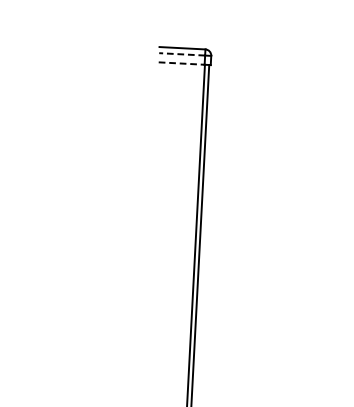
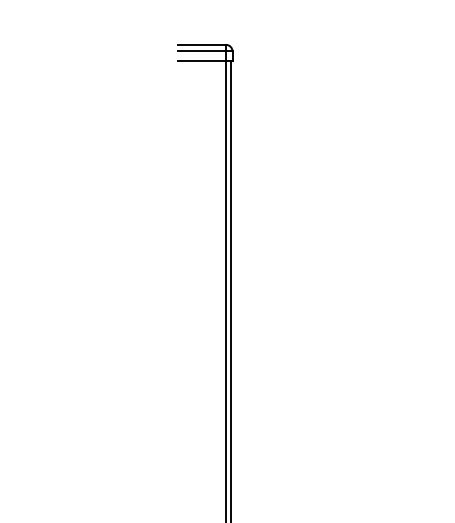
line: (181, 54) -> (201, 51), dashed -> solid
line: (182, 63) -> (202, 60), dashed -> solid

